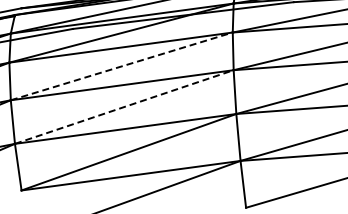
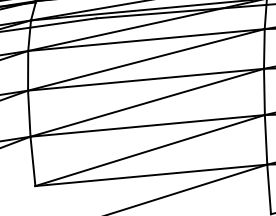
line: (122, 66) -> (147, 60), dashed -> solid
line: (124, 106) -> (147, 102), dashed -> solid

